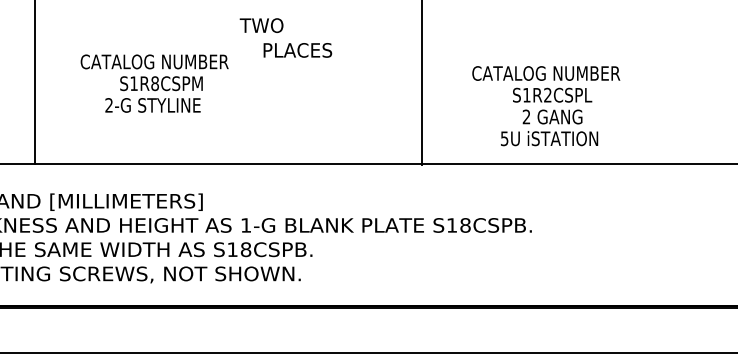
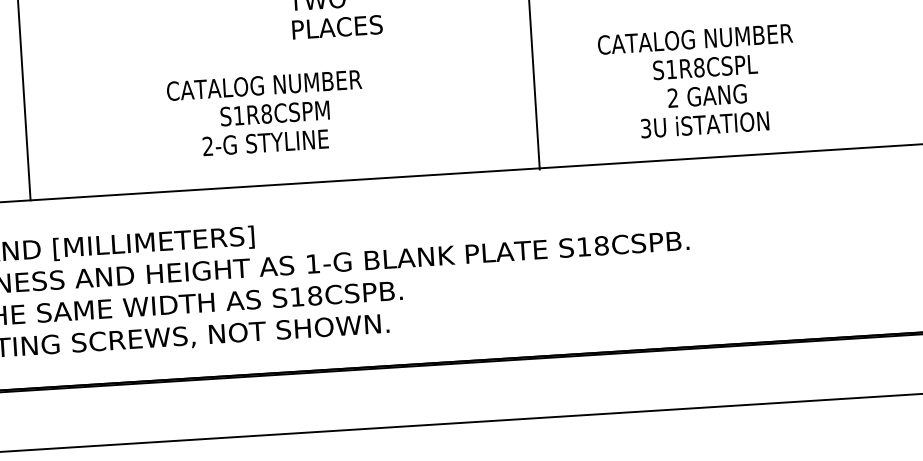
text: (297, 50) -> (337, 27), moved
text: (154, 83) -> (265, 113), moved
text: (547, 94) -> (698, 66), S1R2CSPL -> S1R8CSPL
text: (504, 138) -> (645, 128), 5U -> 3U

